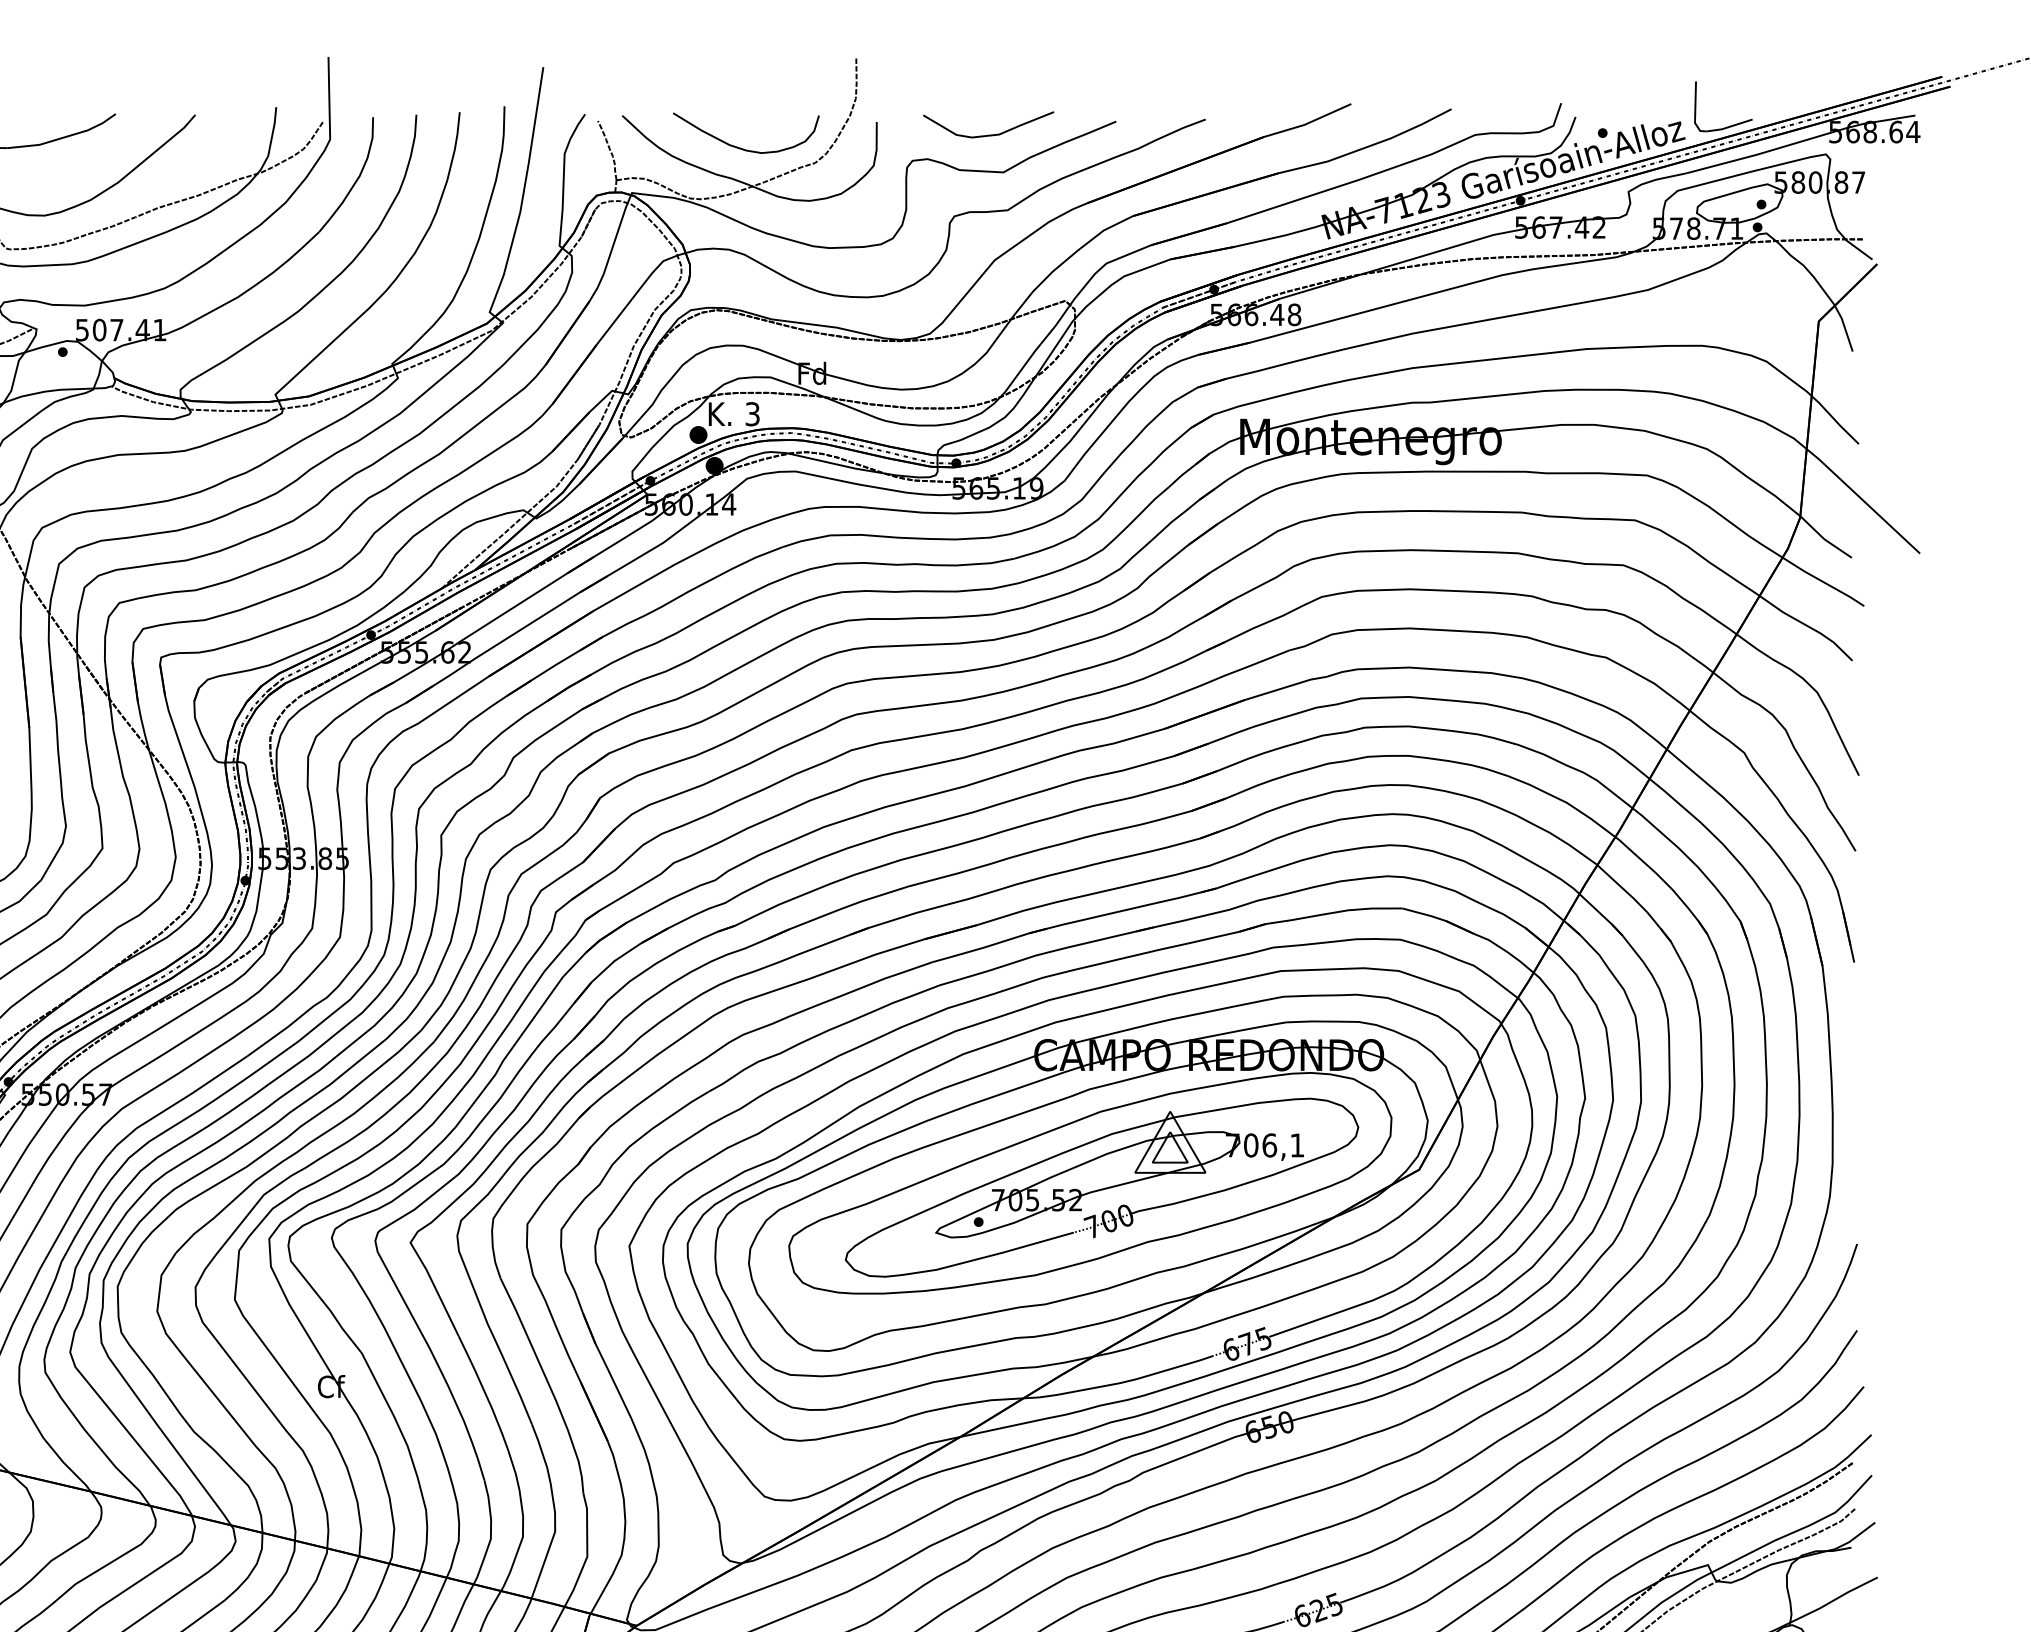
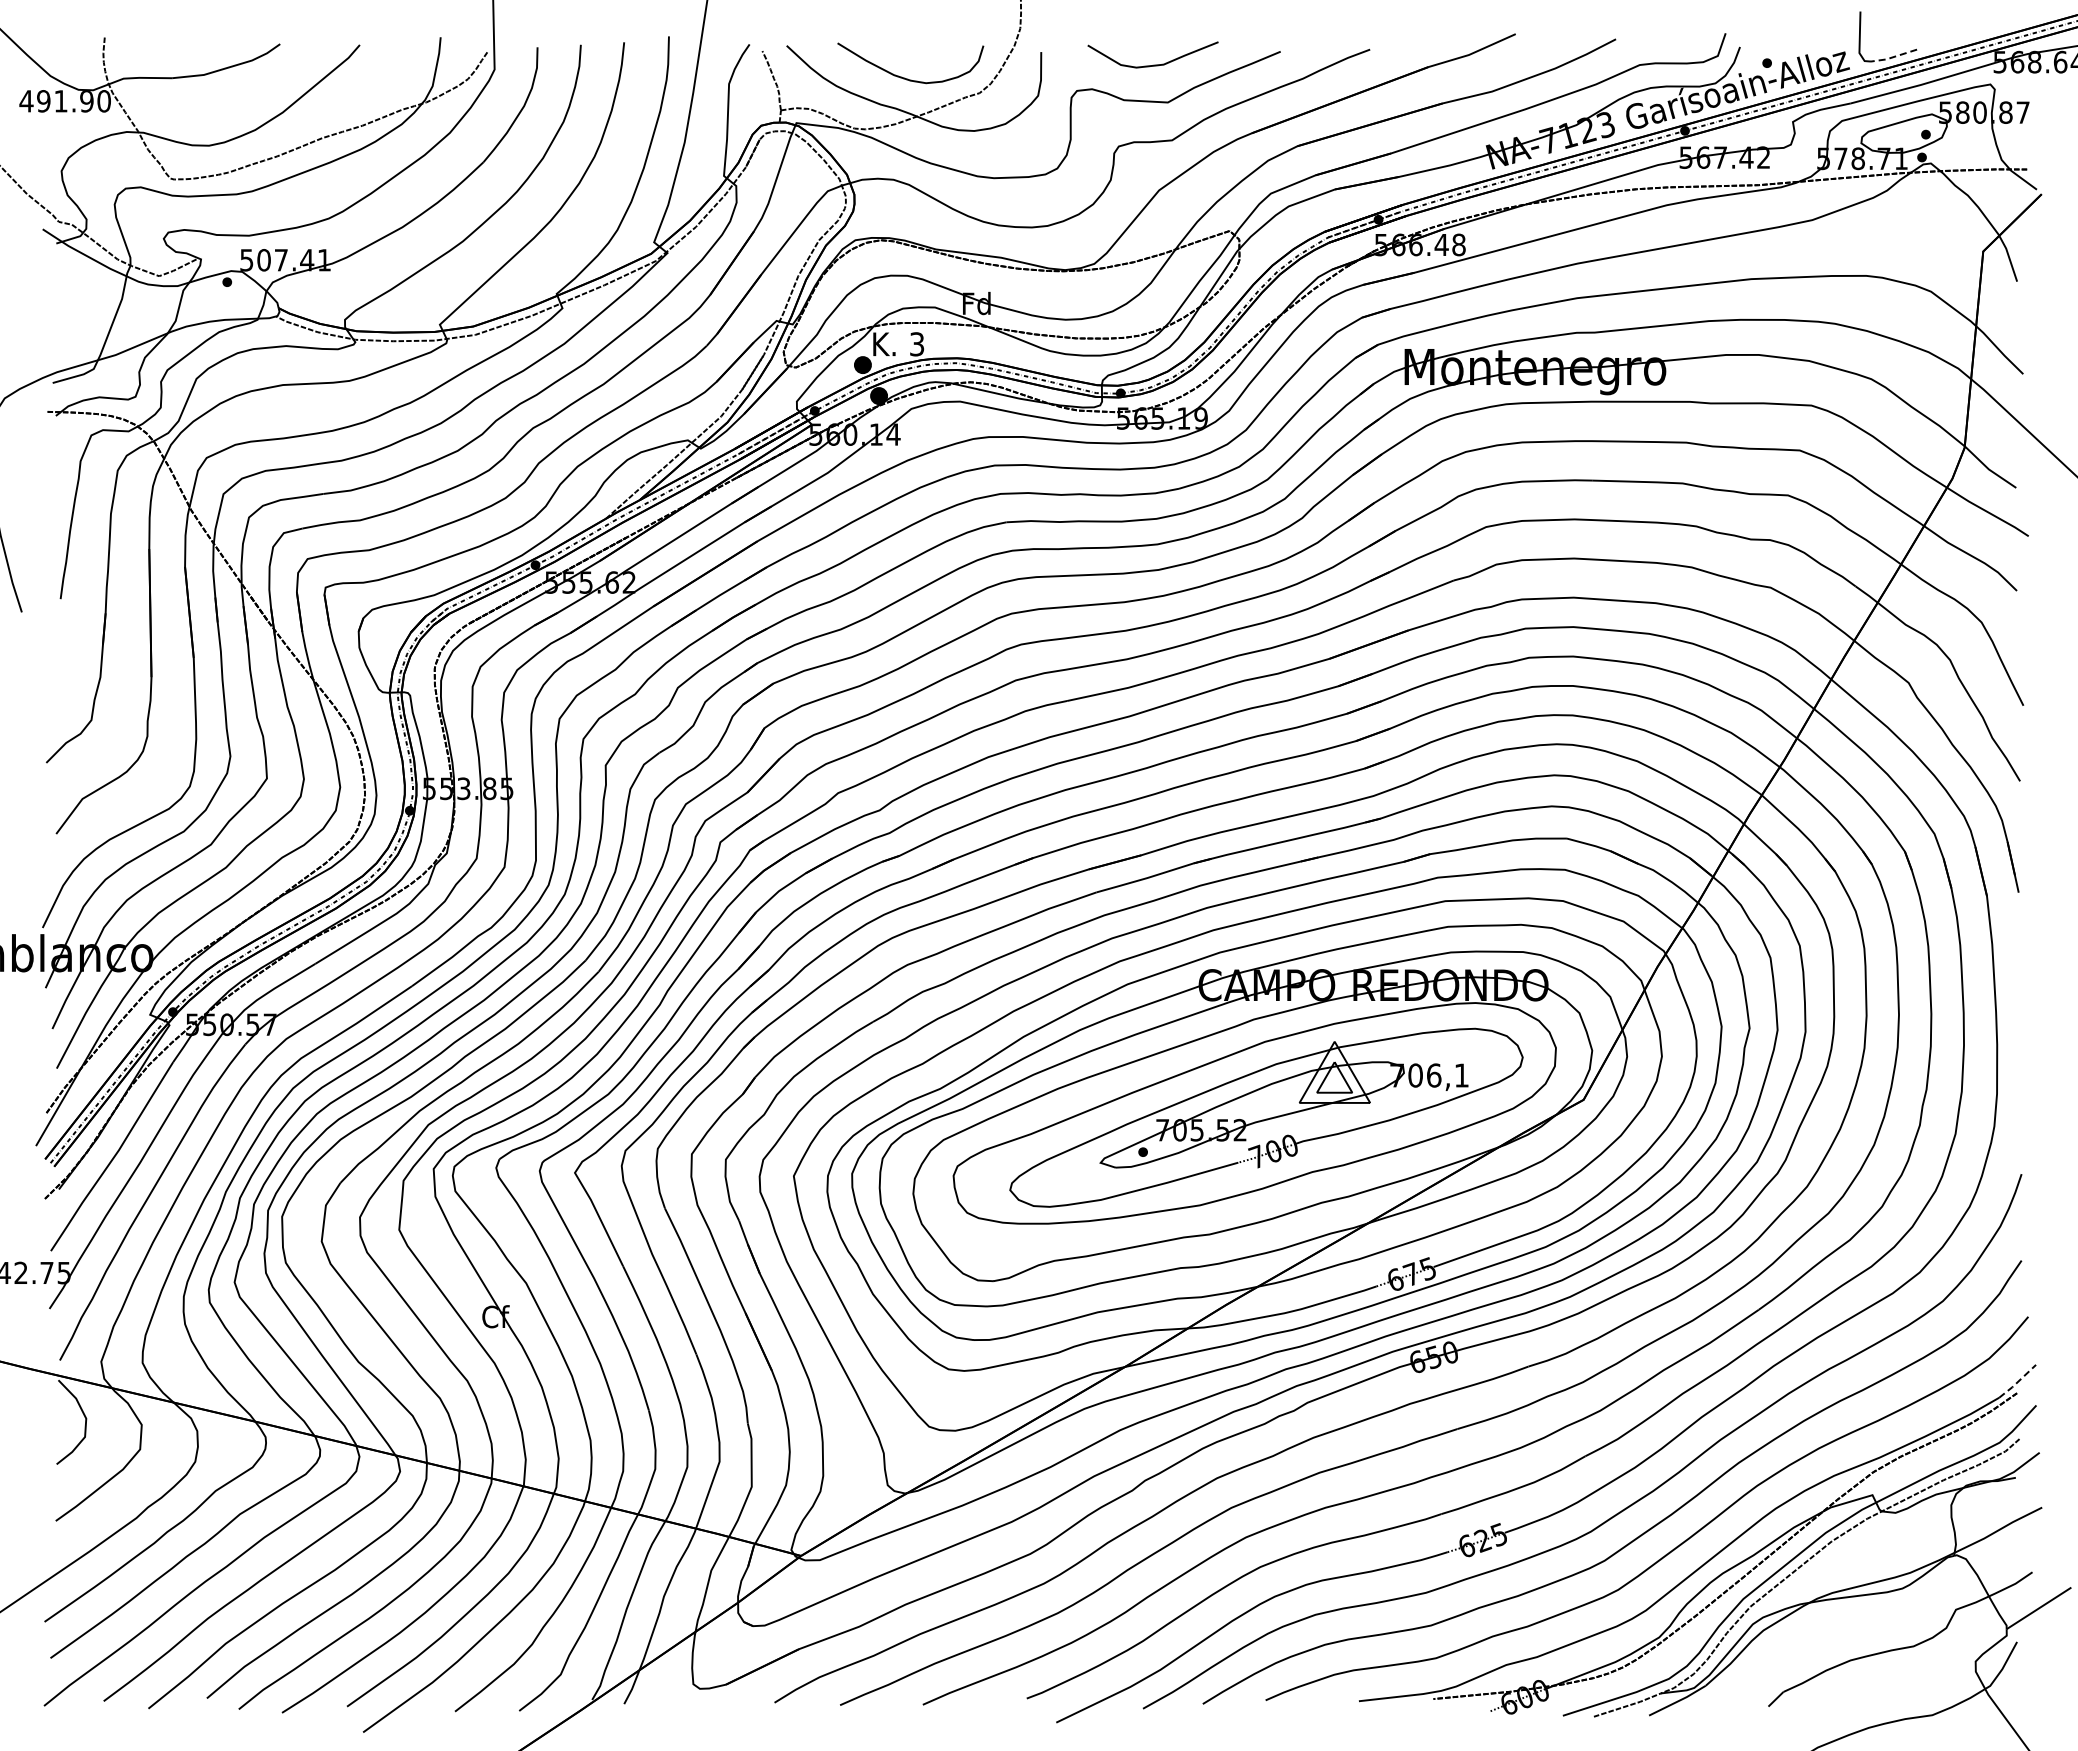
line: (1729, 127) -> (1893, 57), solid -> dashed
line: (1854, 1451) -> (2018, 1381), solid -> dashed

